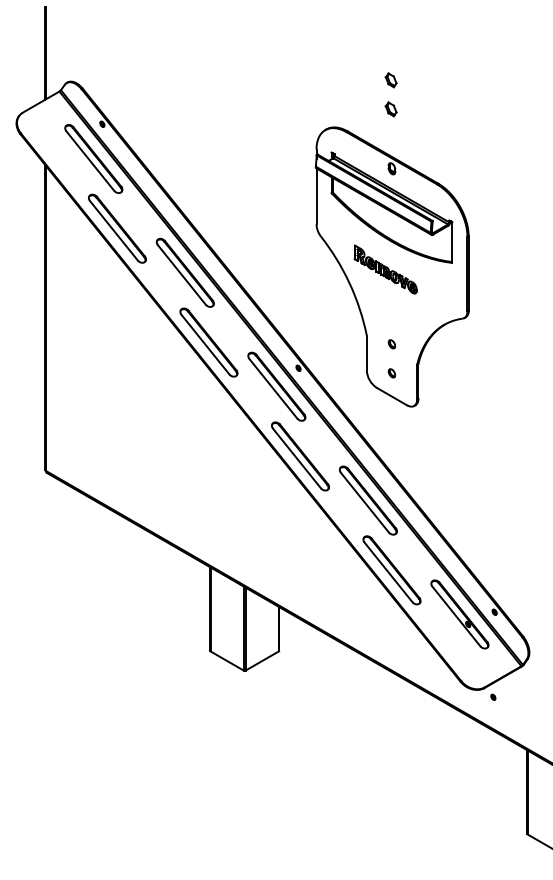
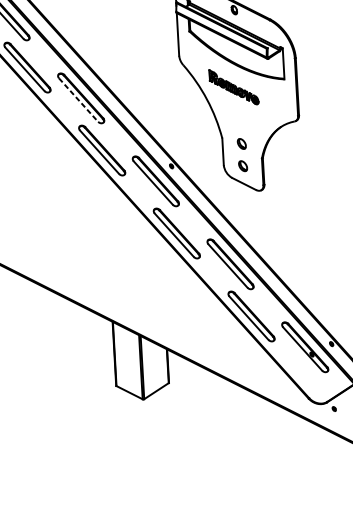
line: (182, 275) -> (79, 100), solid -> dashed
part: (391, 344) -> (241, 144), size x1.6
part: (391, 373) -> (242, 166), size x1.6

